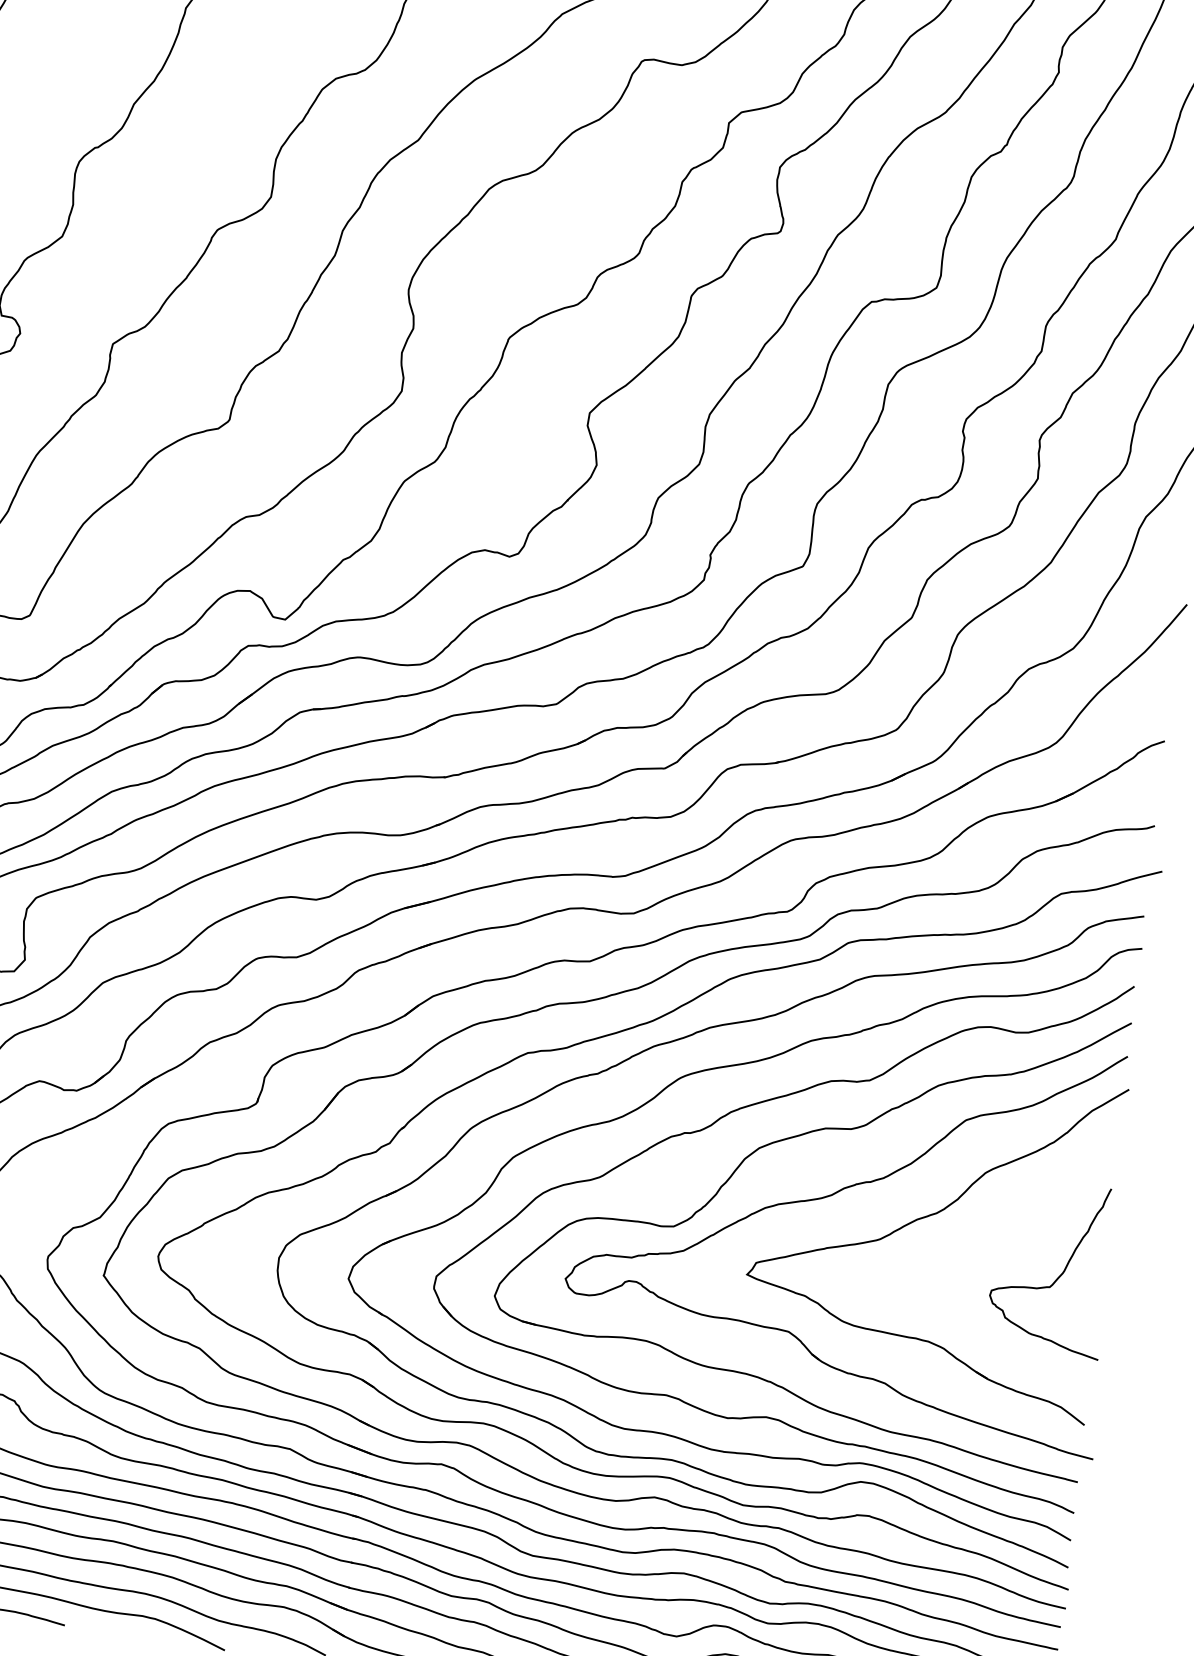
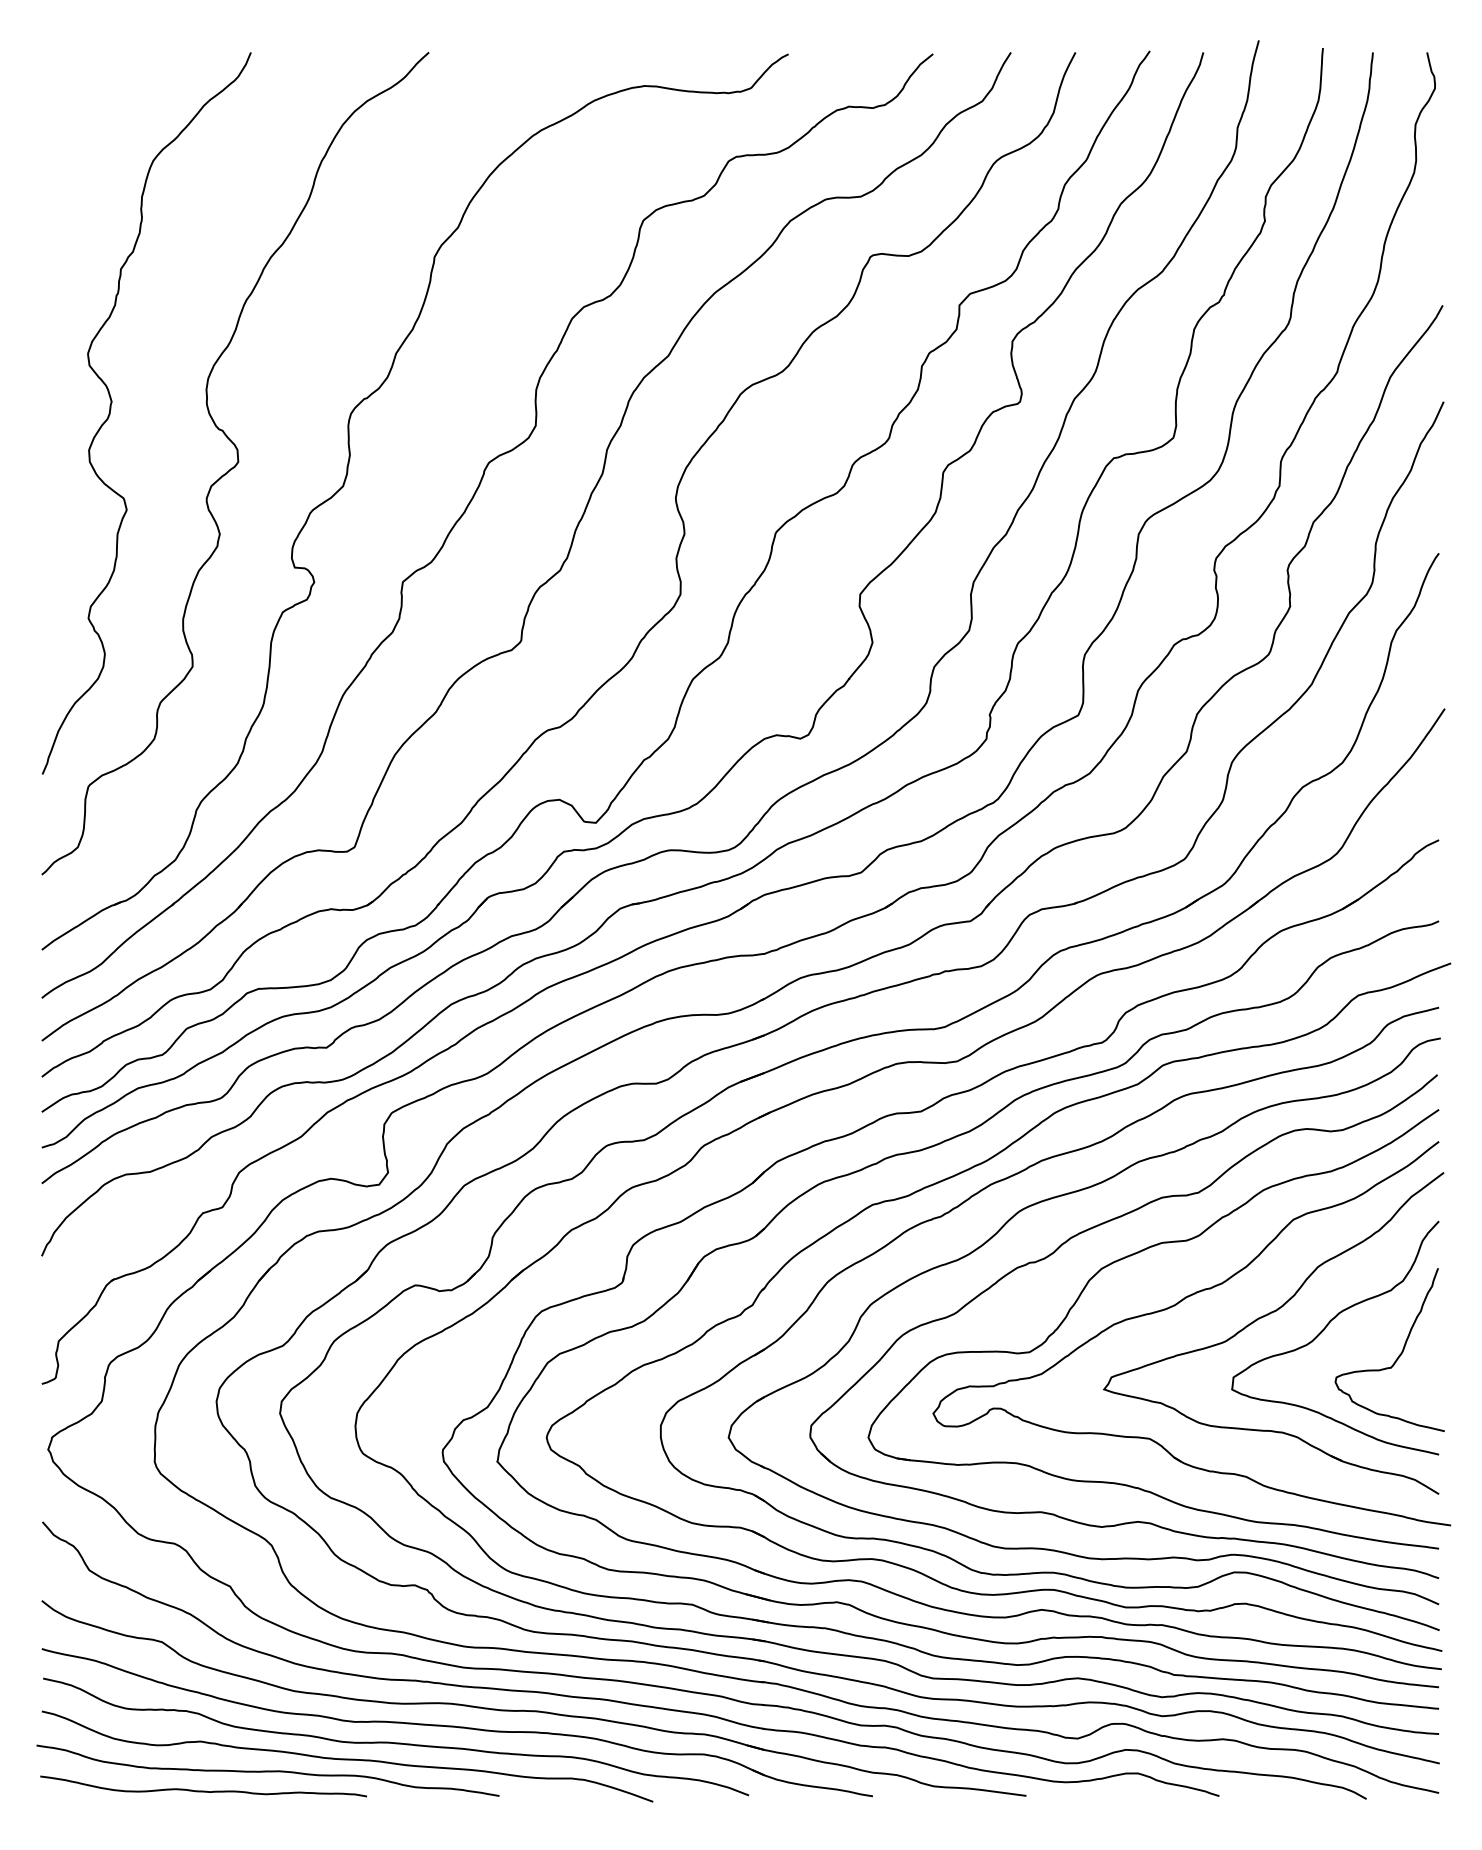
curve: (986, 1239) -> (1325, 1329), added

